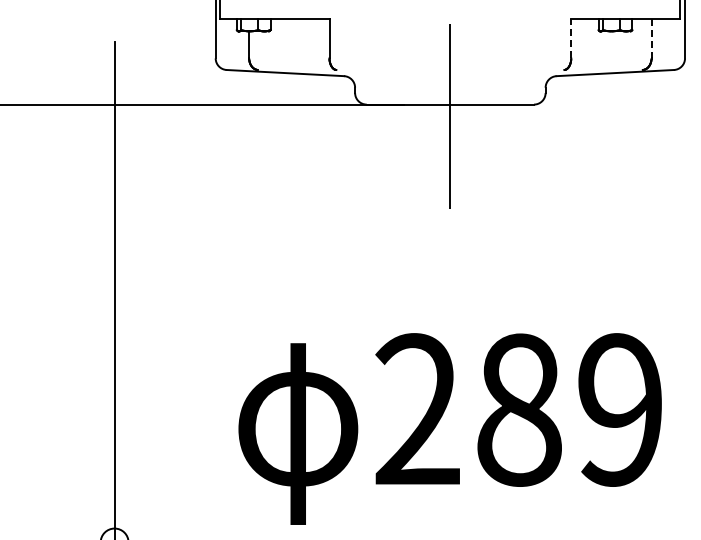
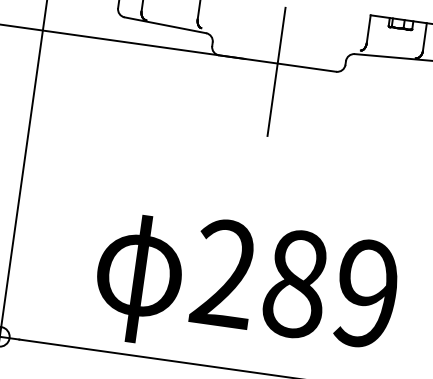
line: (571, 38) -> (368, 29), dashed -> solid
line: (651, 38) -> (424, 37), dashed -> solid

